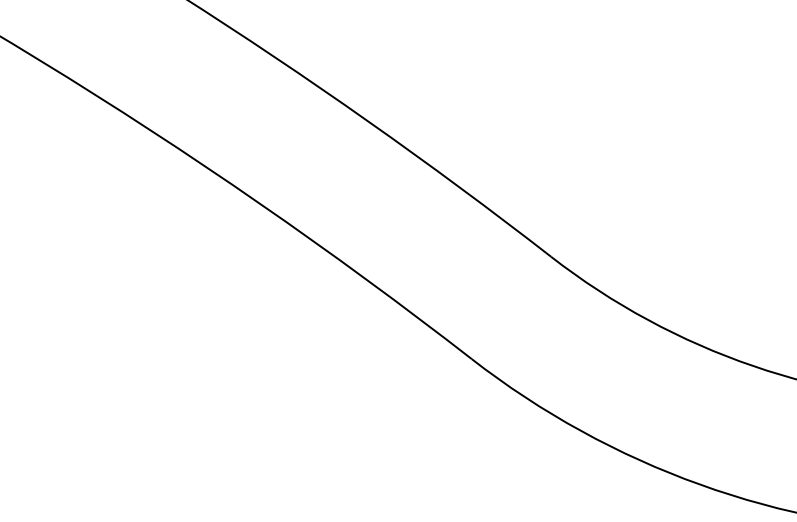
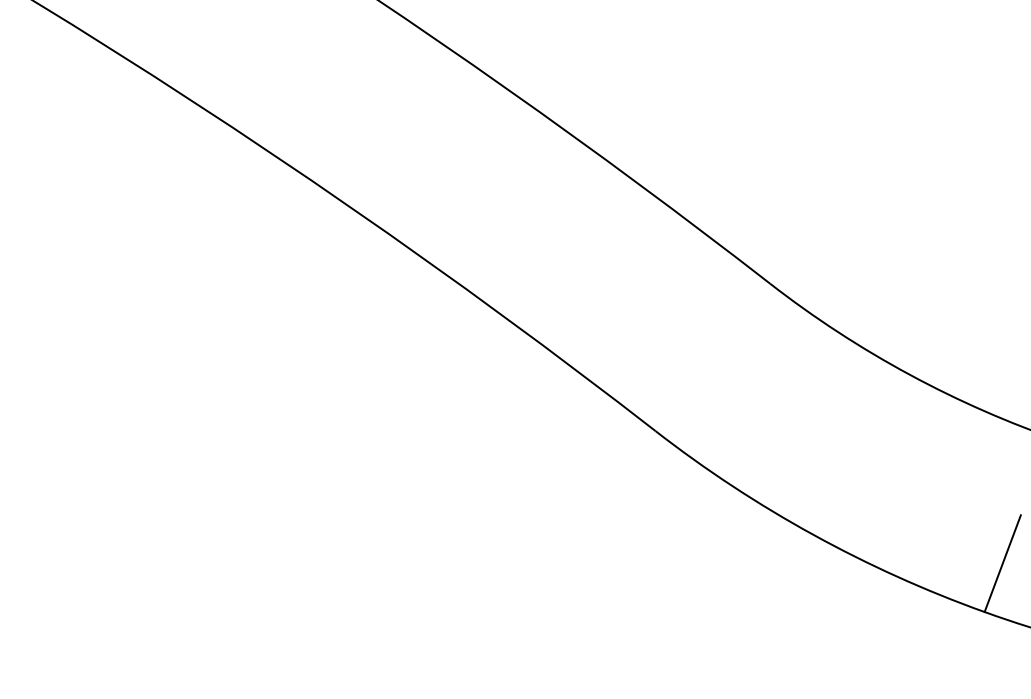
line: (712, 450) -> (1002, 562), added

